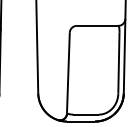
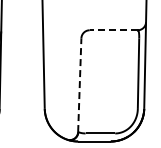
line: (97, 26) -> (113, 30), solid -> dashed
line: (68, 73) -> (79, 85), solid -> dashed

